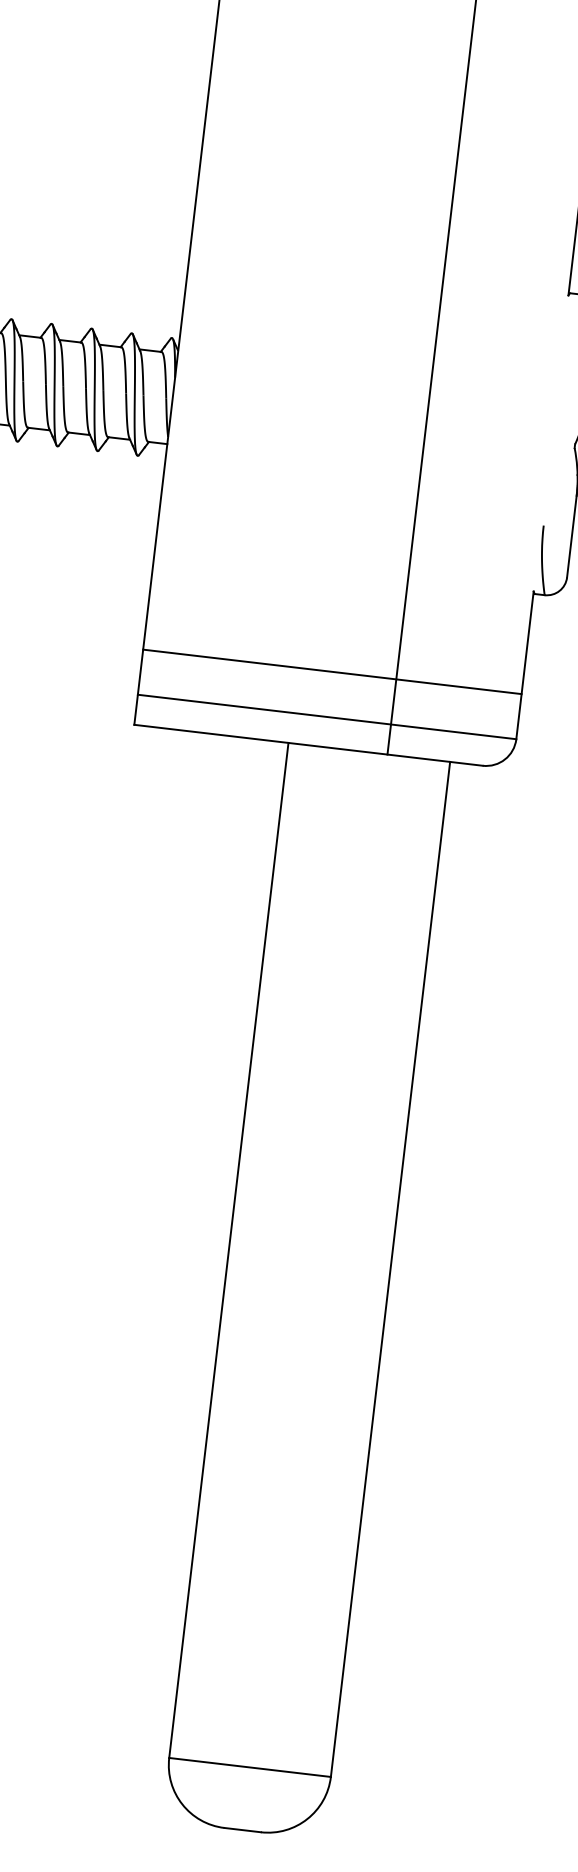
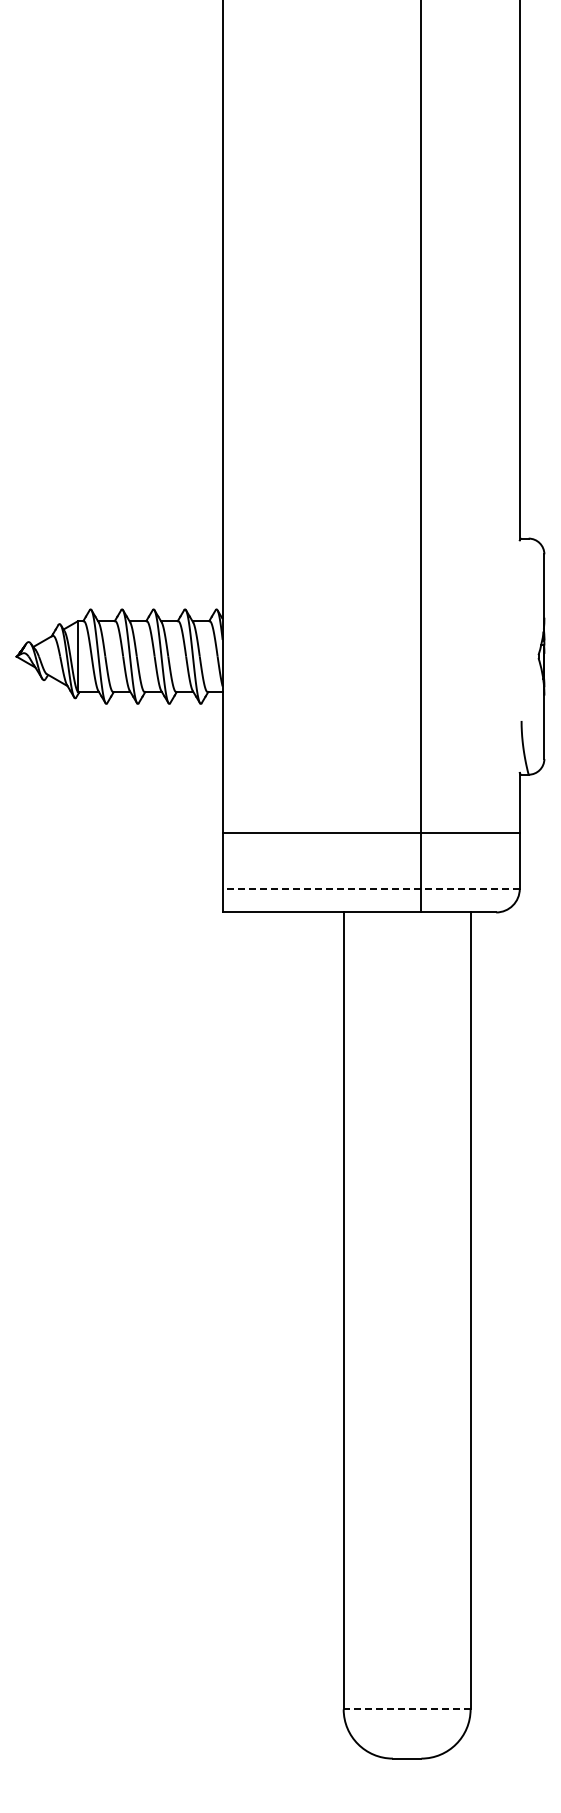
line: (331, 671) -> (370, 833), moved
line: (327, 716) -> (371, 888), solid -> dashed
line: (249, 1767) -> (406, 1709), solid -> dashed

